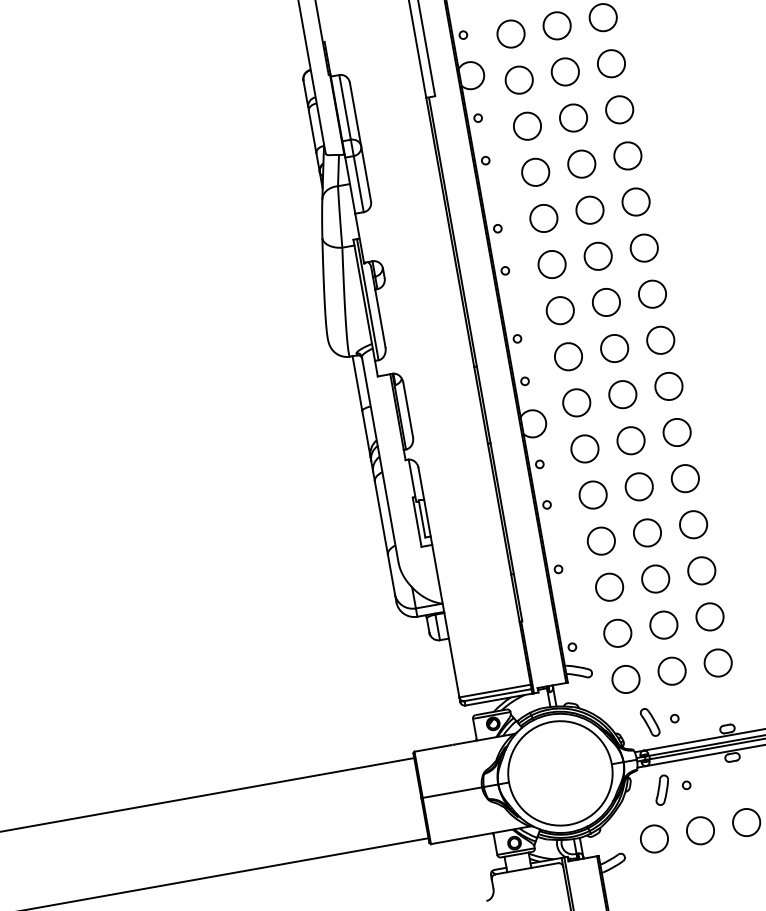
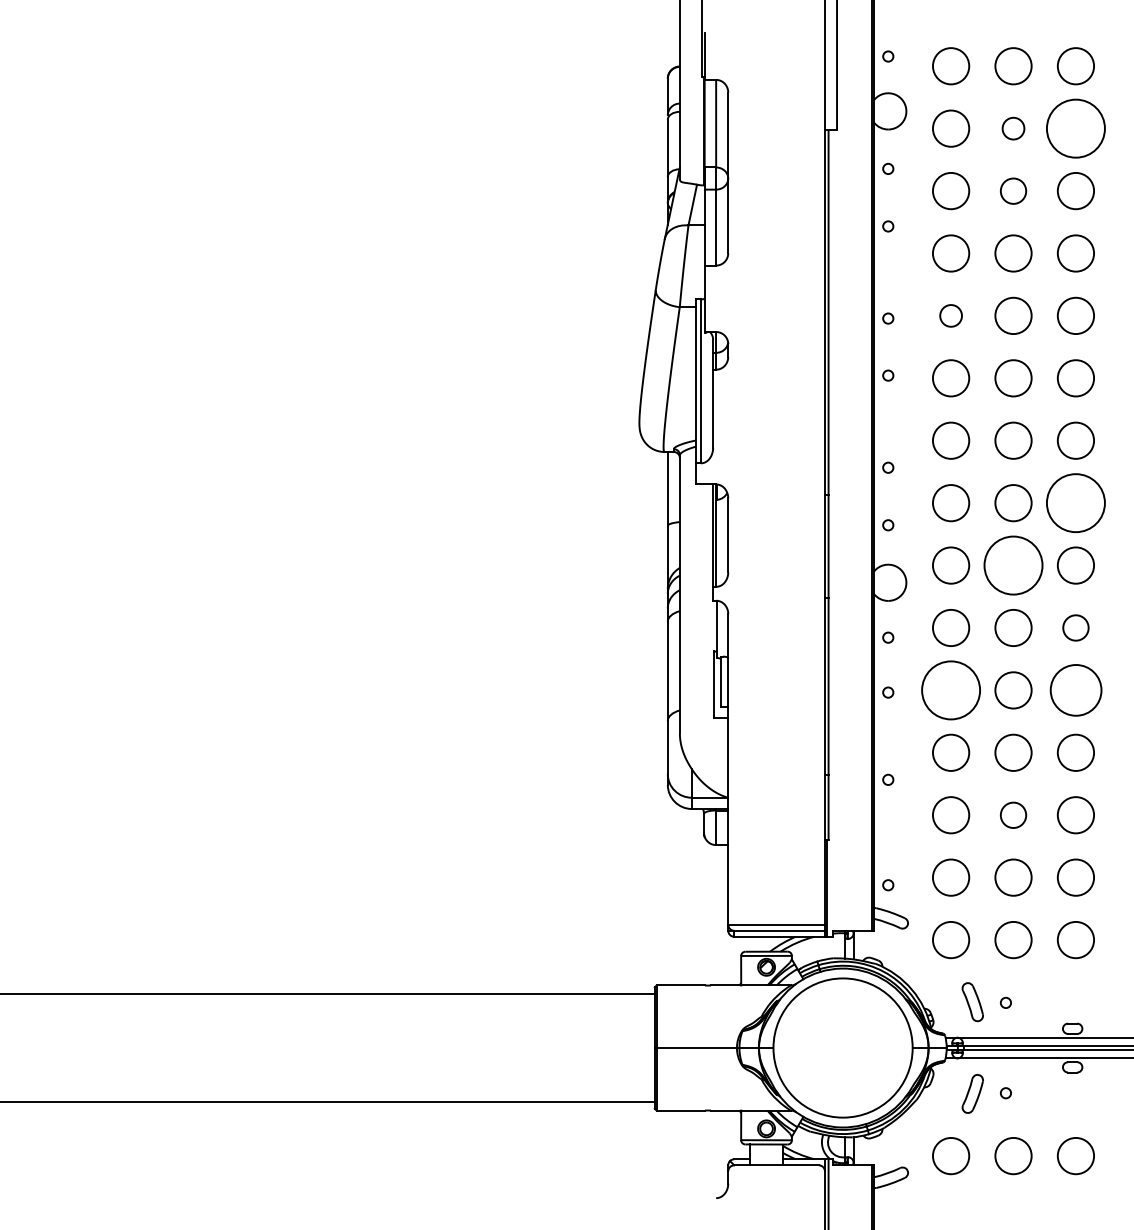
circle: (611, 63) -> (1075, 128), size x1.6
circle: (565, 71) -> (1013, 128), size x0.6
circle: (573, 118) -> (1013, 191), size x0.7
circle: (543, 218) -> (950, 315), size x0.6
circle: (660, 340) -> (1075, 503), size x1.6
circle: (622, 394) -> (1013, 565), size x1.6
circle: (676, 432) -> (1075, 627), size x0.7
circle: (685, 478) -> (1075, 690), size x1.4
circle: (592, 495) -> (950, 690), size x1.6
circle: (655, 579) -> (1013, 815), size x0.7

